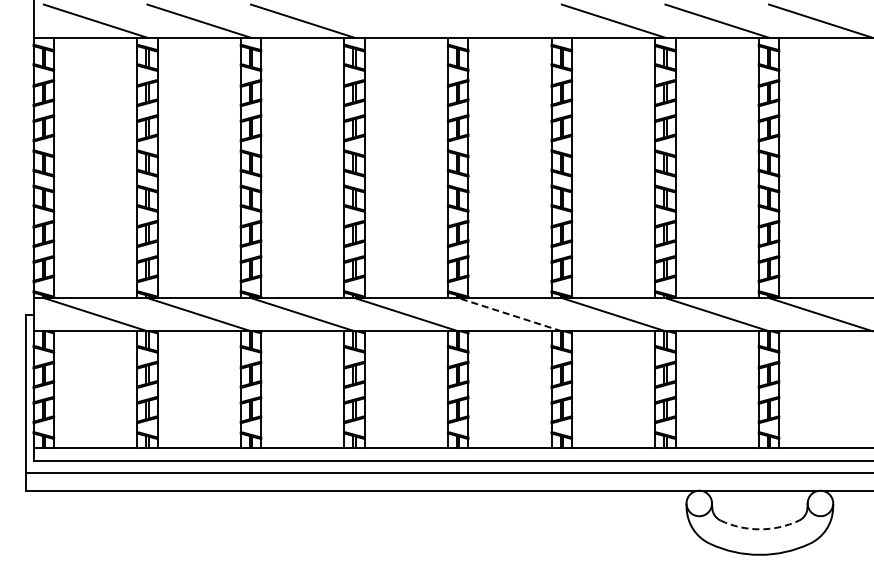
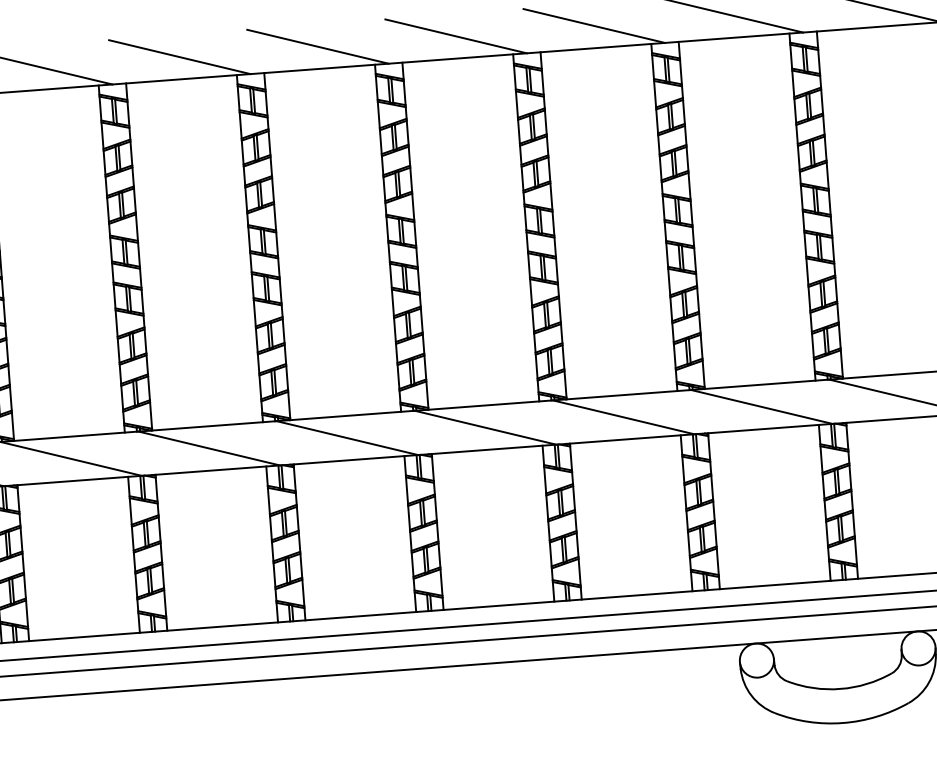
line: (406, 20) -> (318, 45), added
line: (509, 20) -> (455, 35), added
line: (509, 314) -> (484, 427), dashed -> solid
arc: (759, 529) -> (839, 689), dashed -> solid

